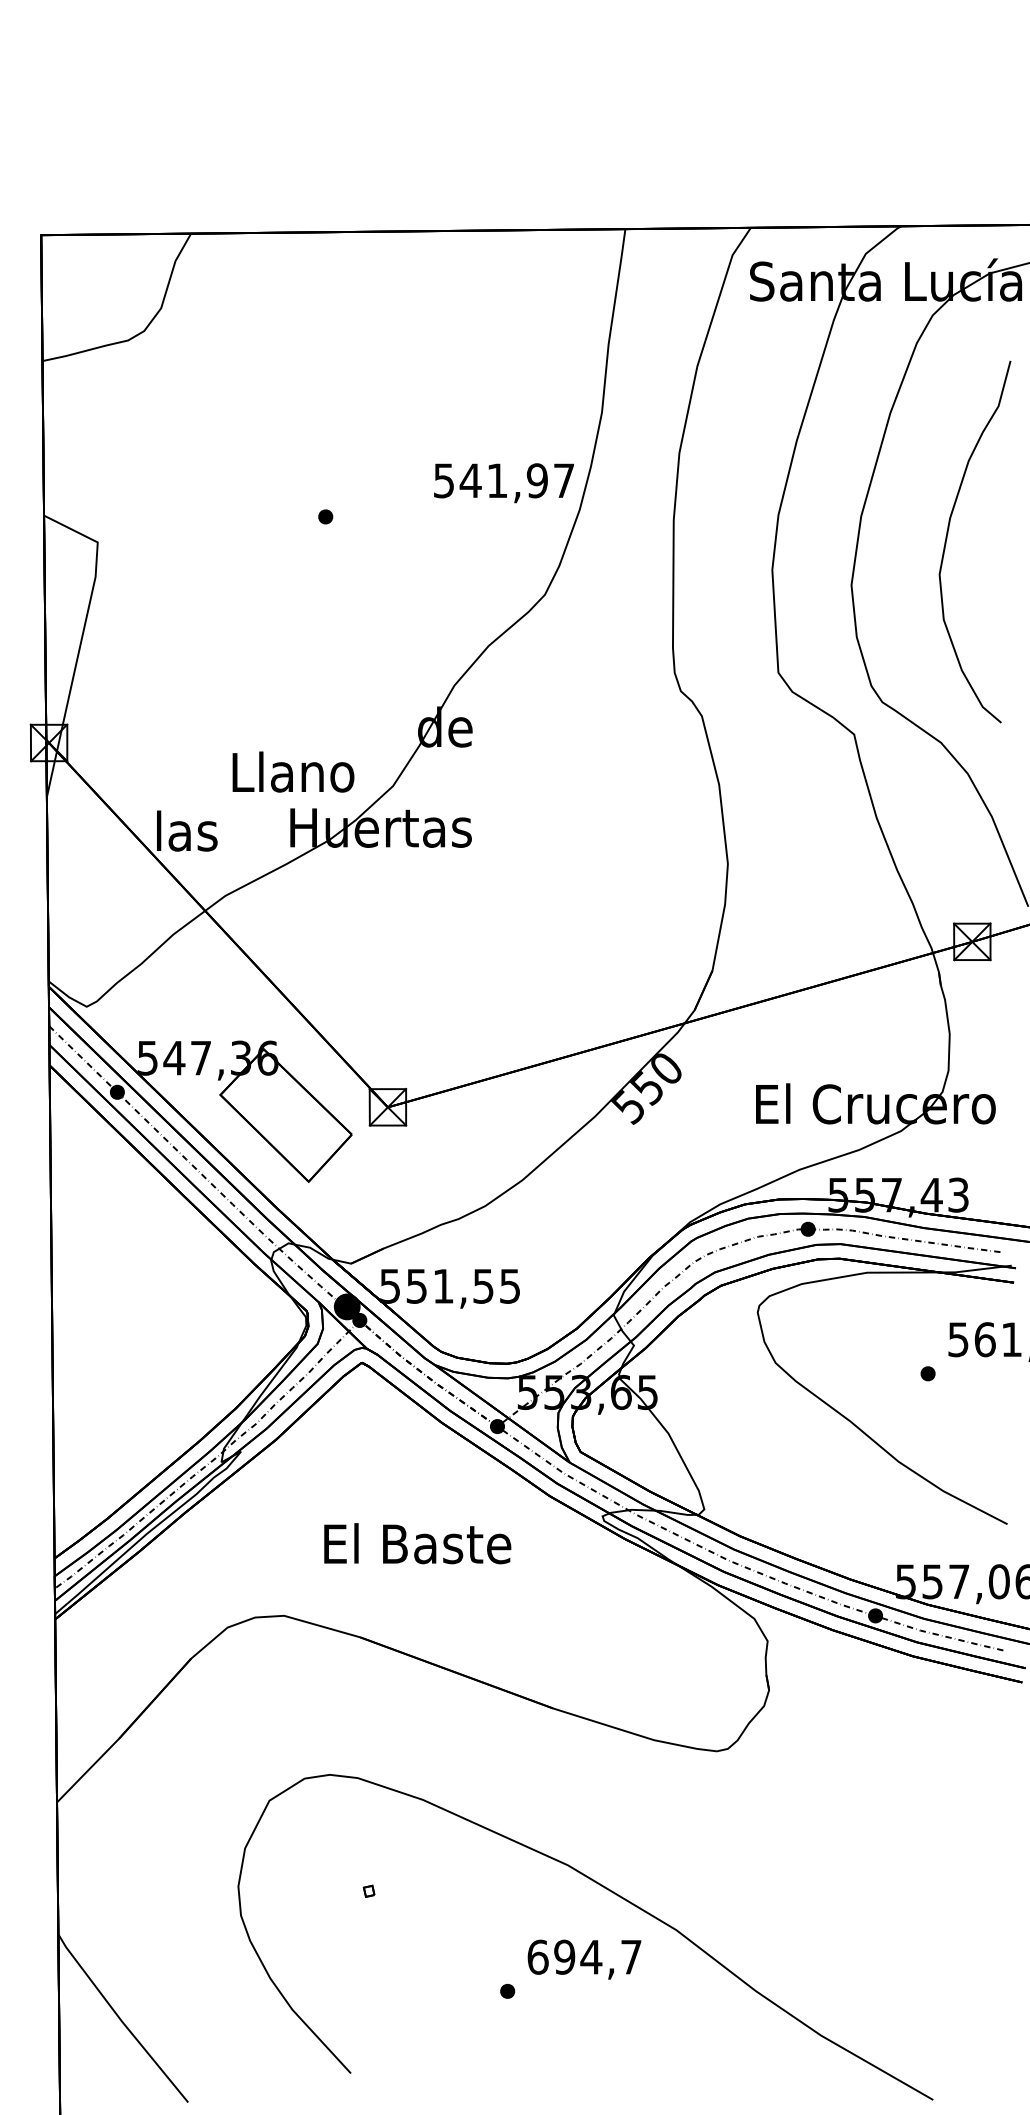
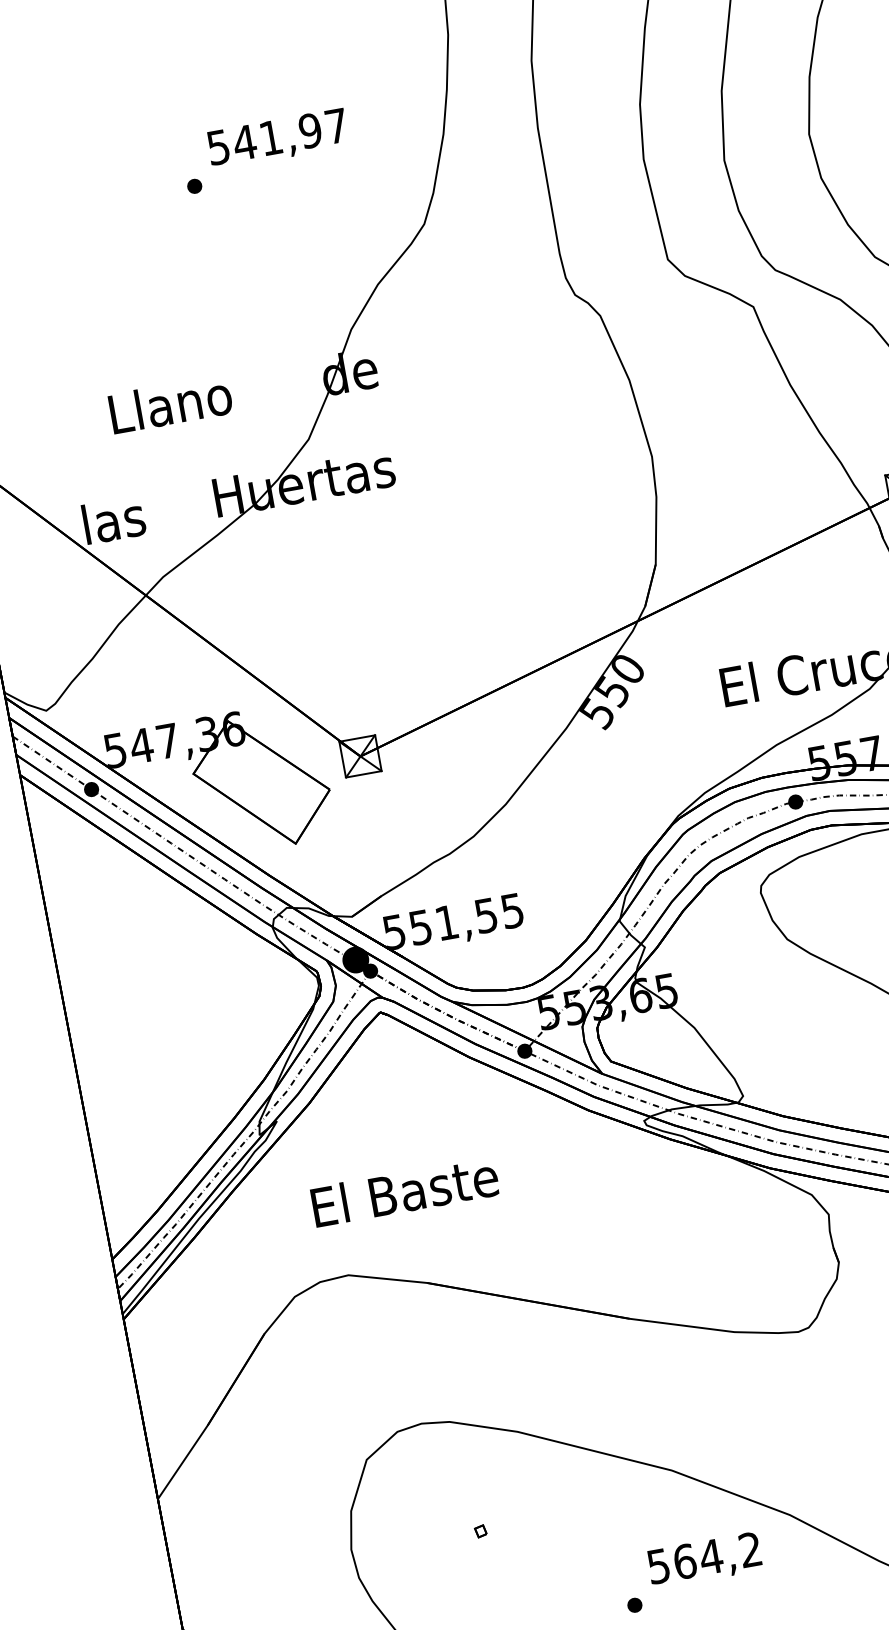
text: (503, 483) -> (277, 139), moved
text: (293, 771) -> (170, 403), moved
text: (417, 1543) -> (404, 1191), moved
text: (584, 1956) -> (704, 1557), 694,7 -> 564,2

